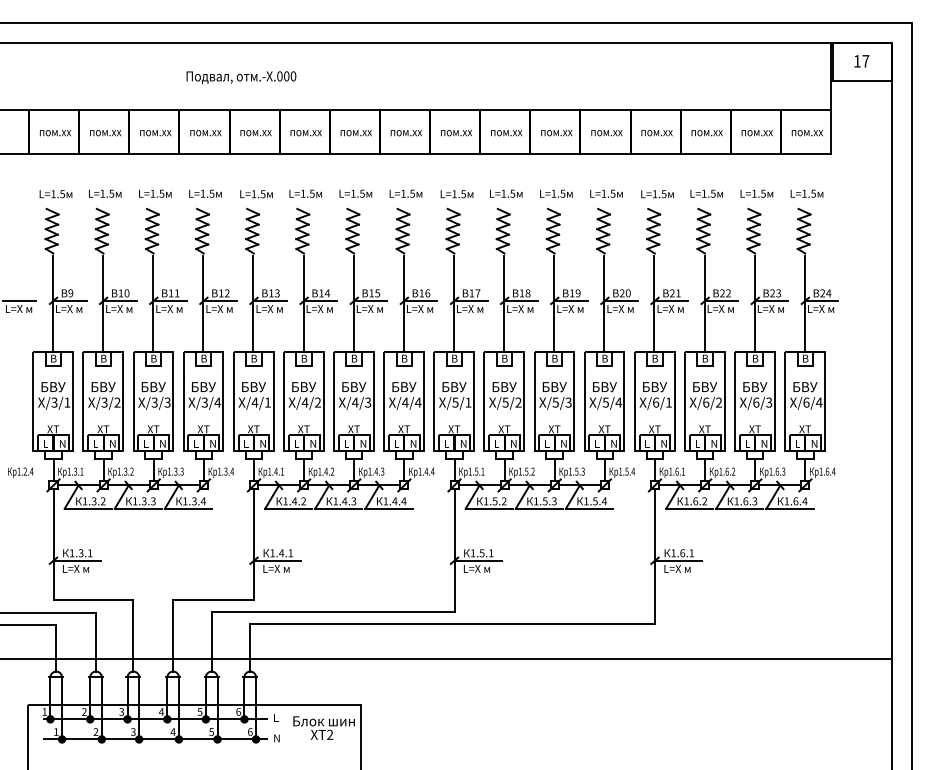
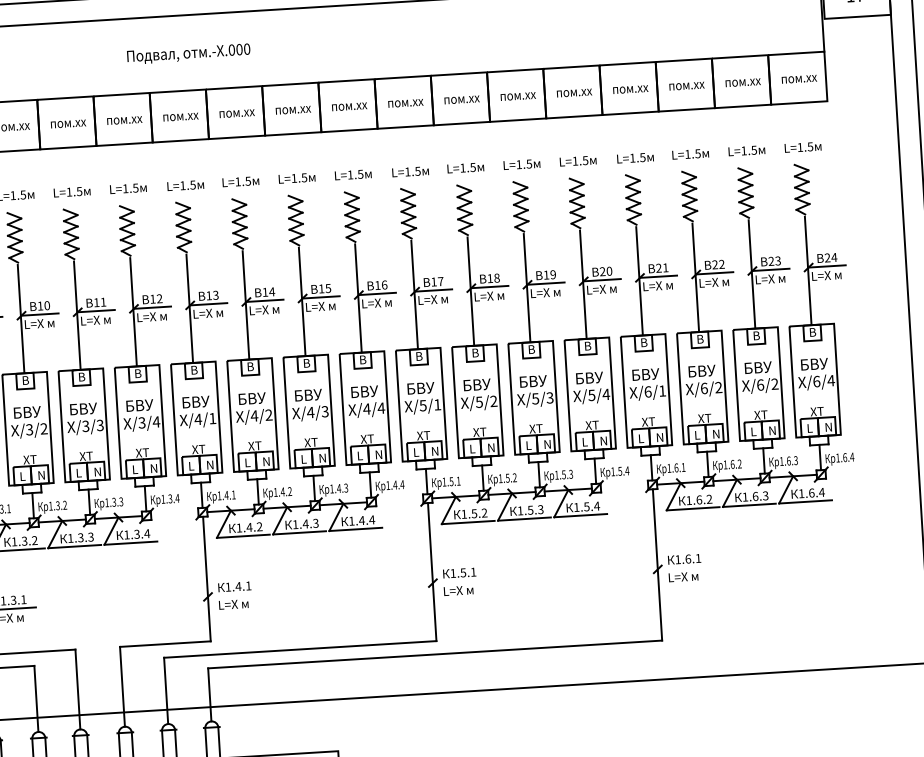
text: (241, 77) -> (188, 53), moved
text: (769, 402) -> (775, 384), X/6/3 -> X/6/2
line: (277, 560) -> (234, 594), removed
line: (477, 560) -> (458, 581), removed
line: (678, 560) -> (684, 567), removed

